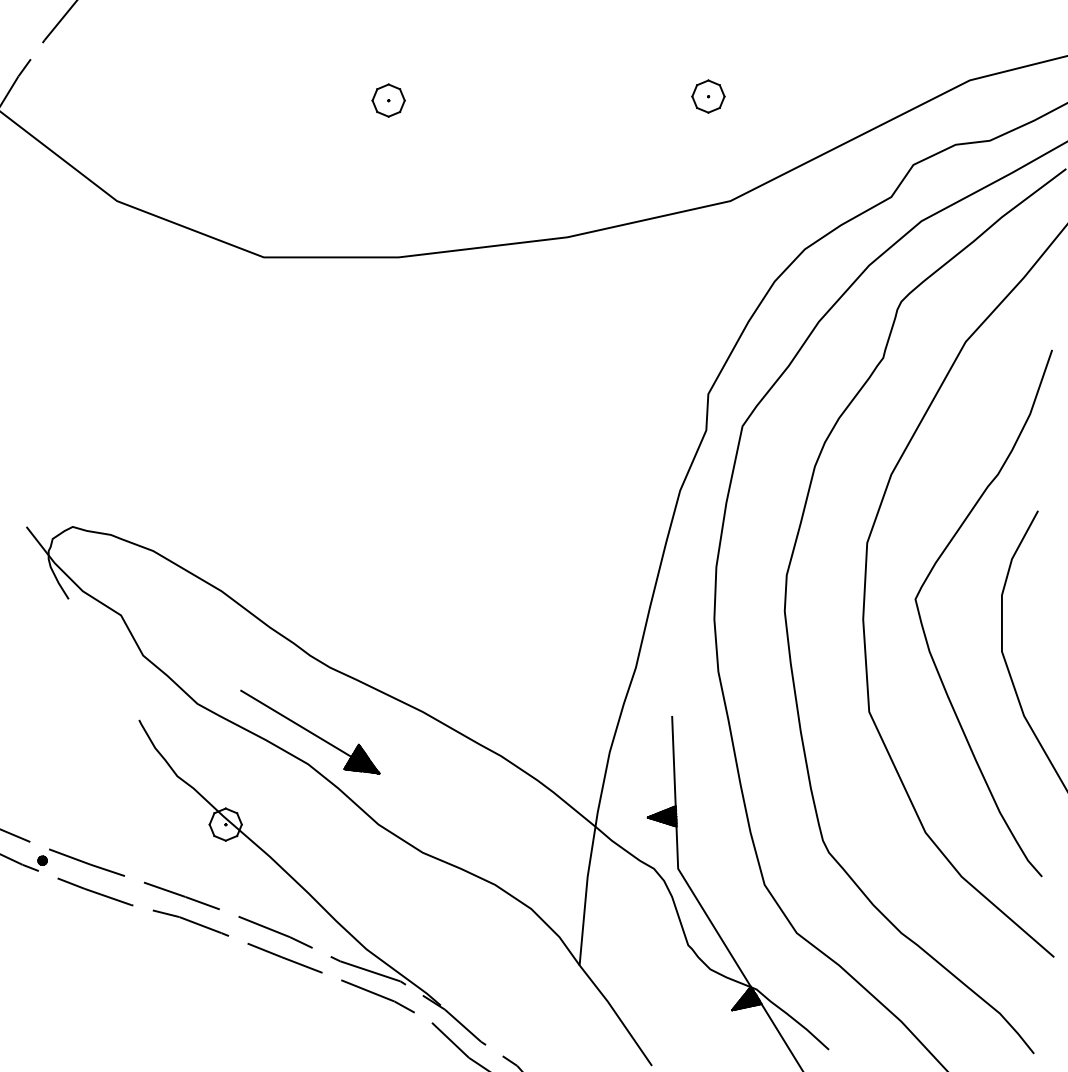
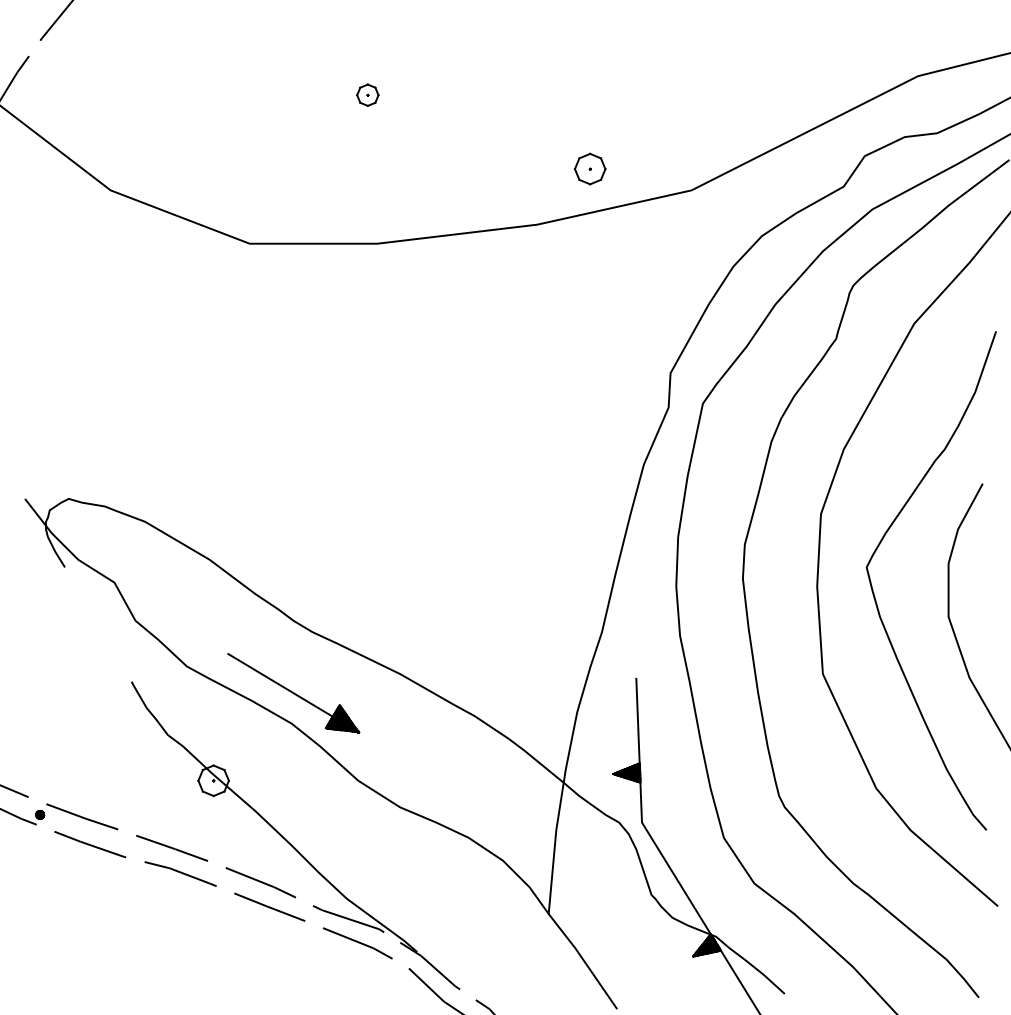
part: (708, 96) -> (590, 169), moved
part: (388, 100) -> (367, 95), size x0.7

